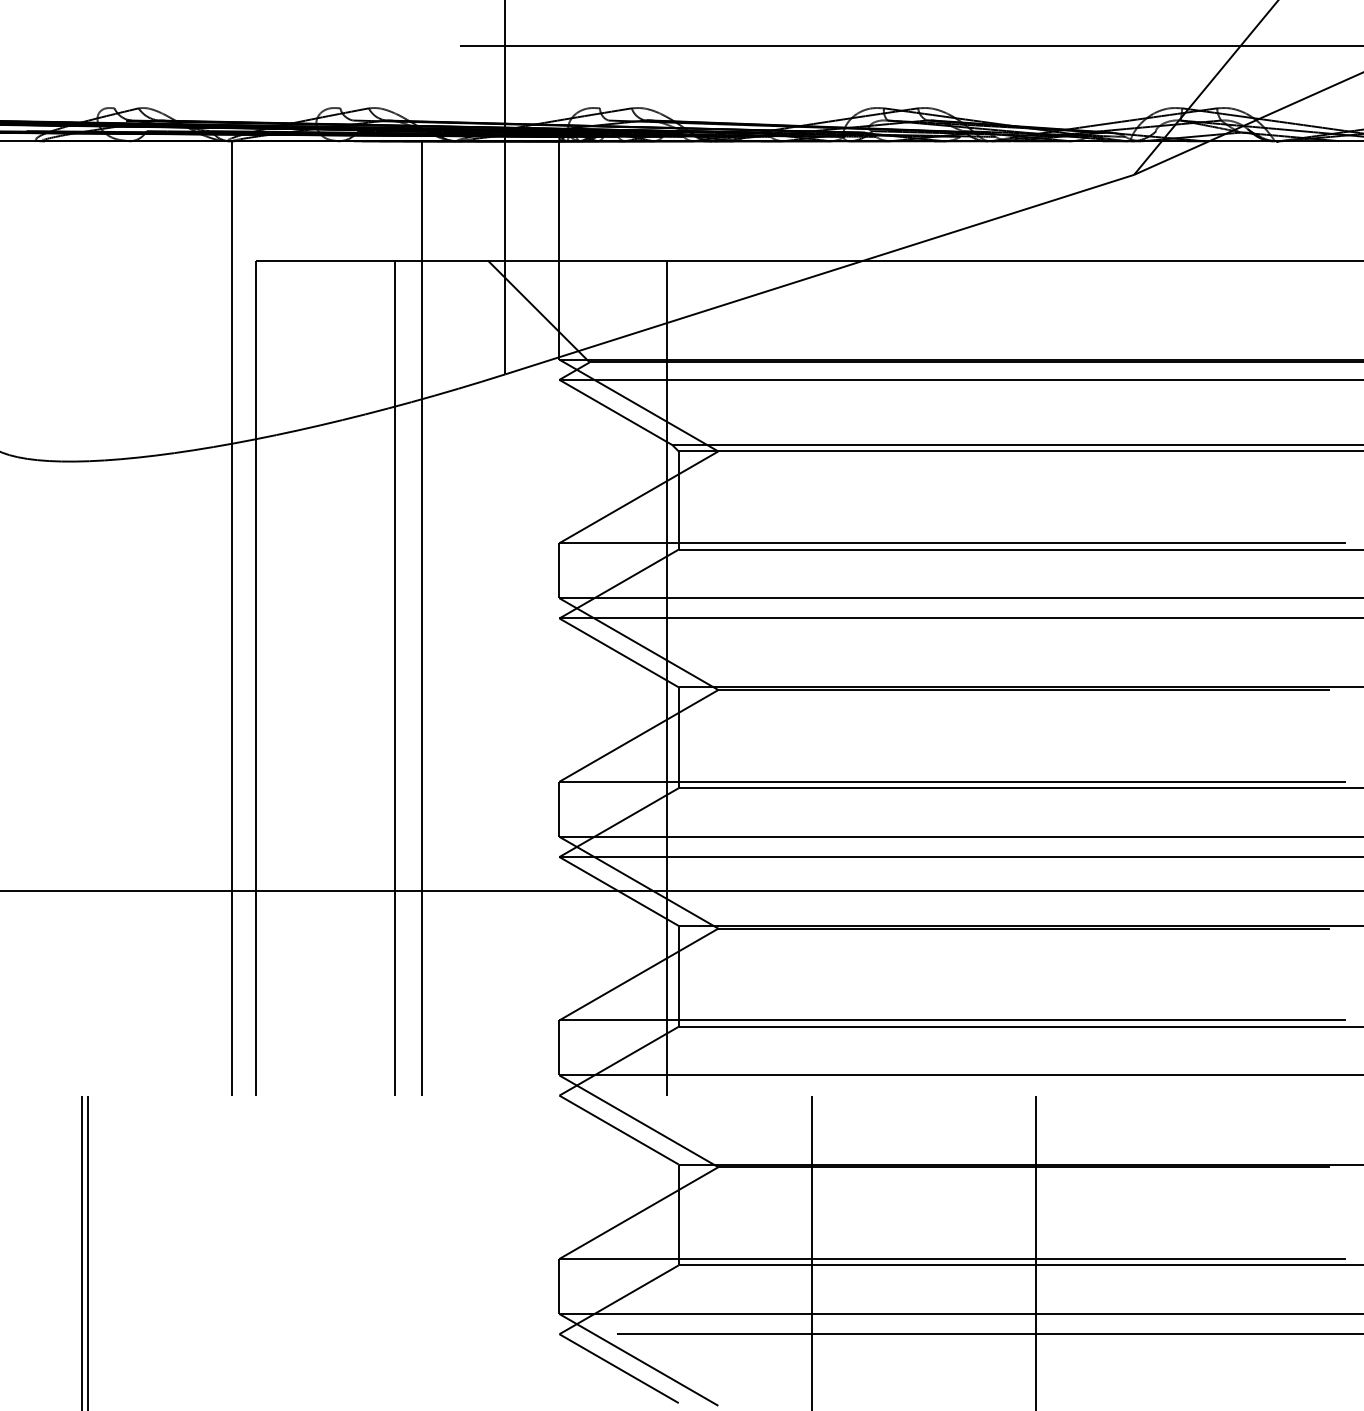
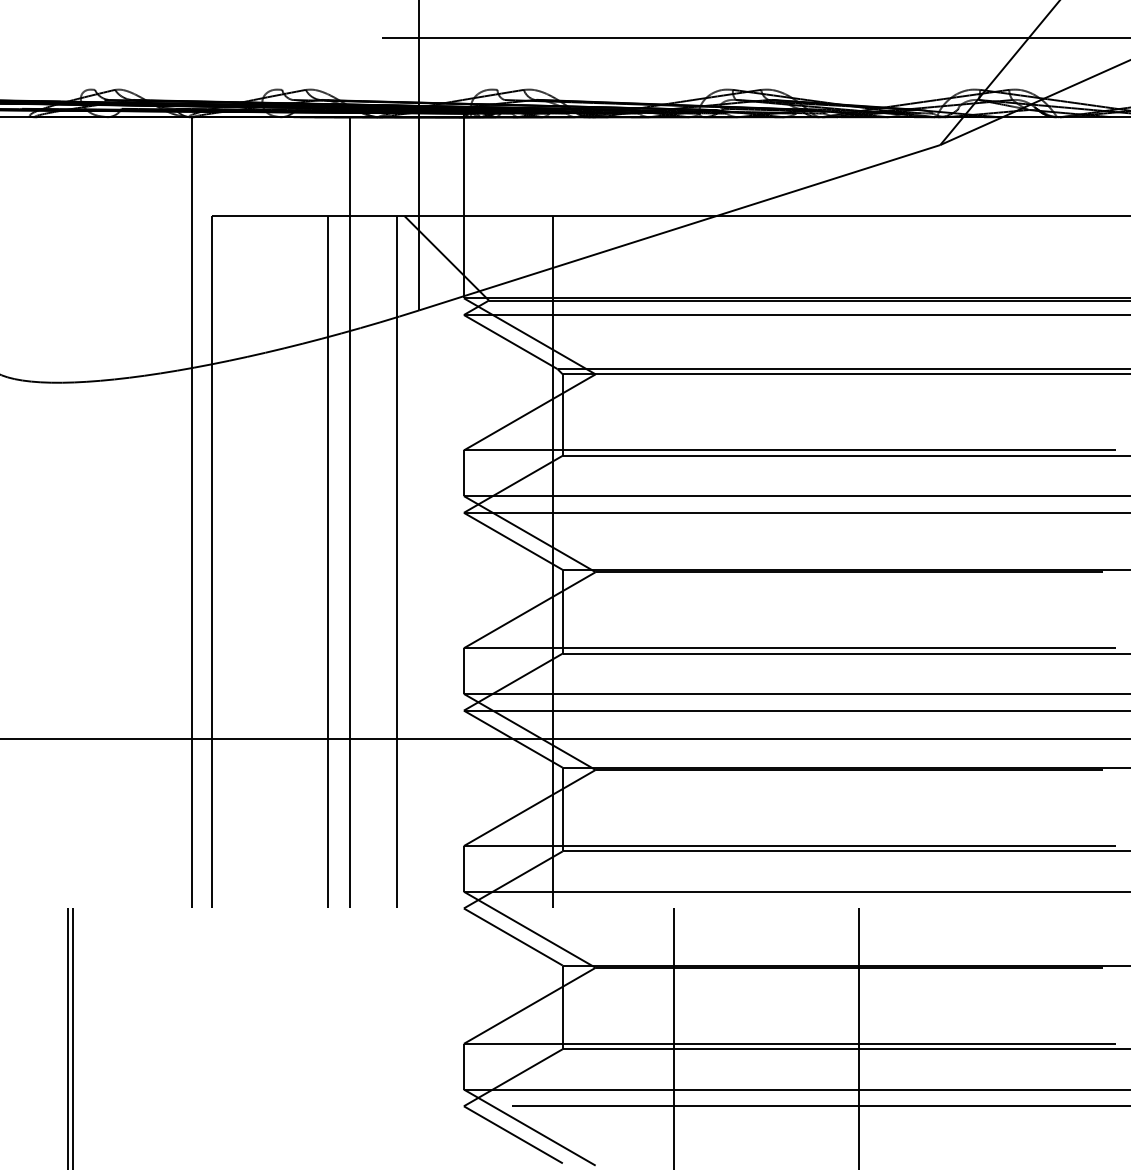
line: (478, 677) -> (396, 561), added

